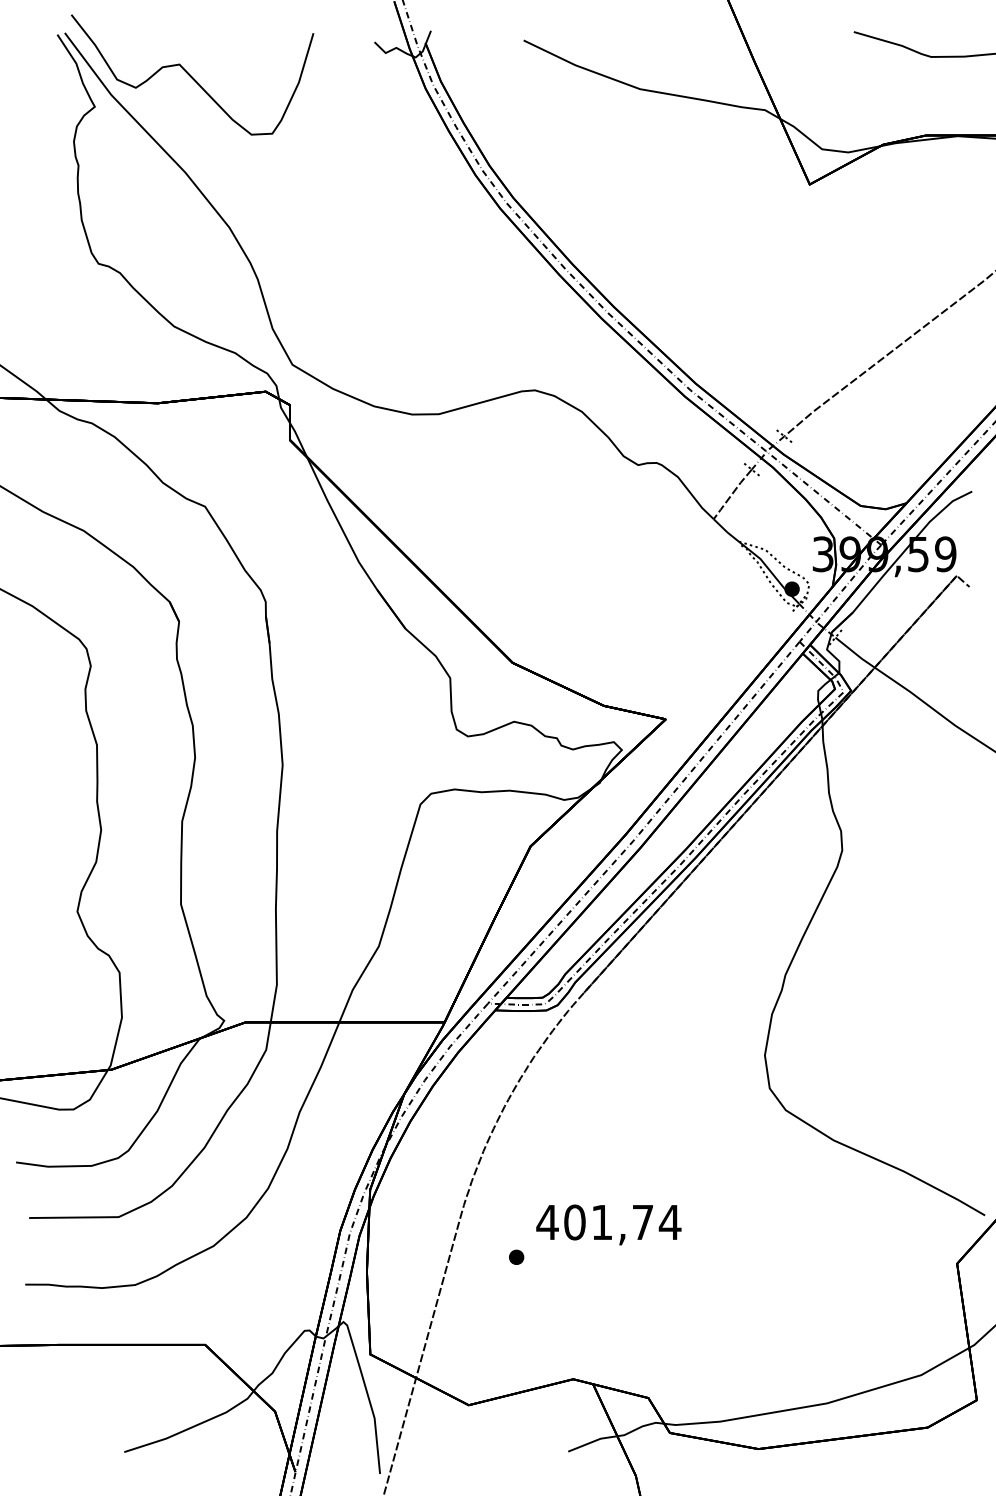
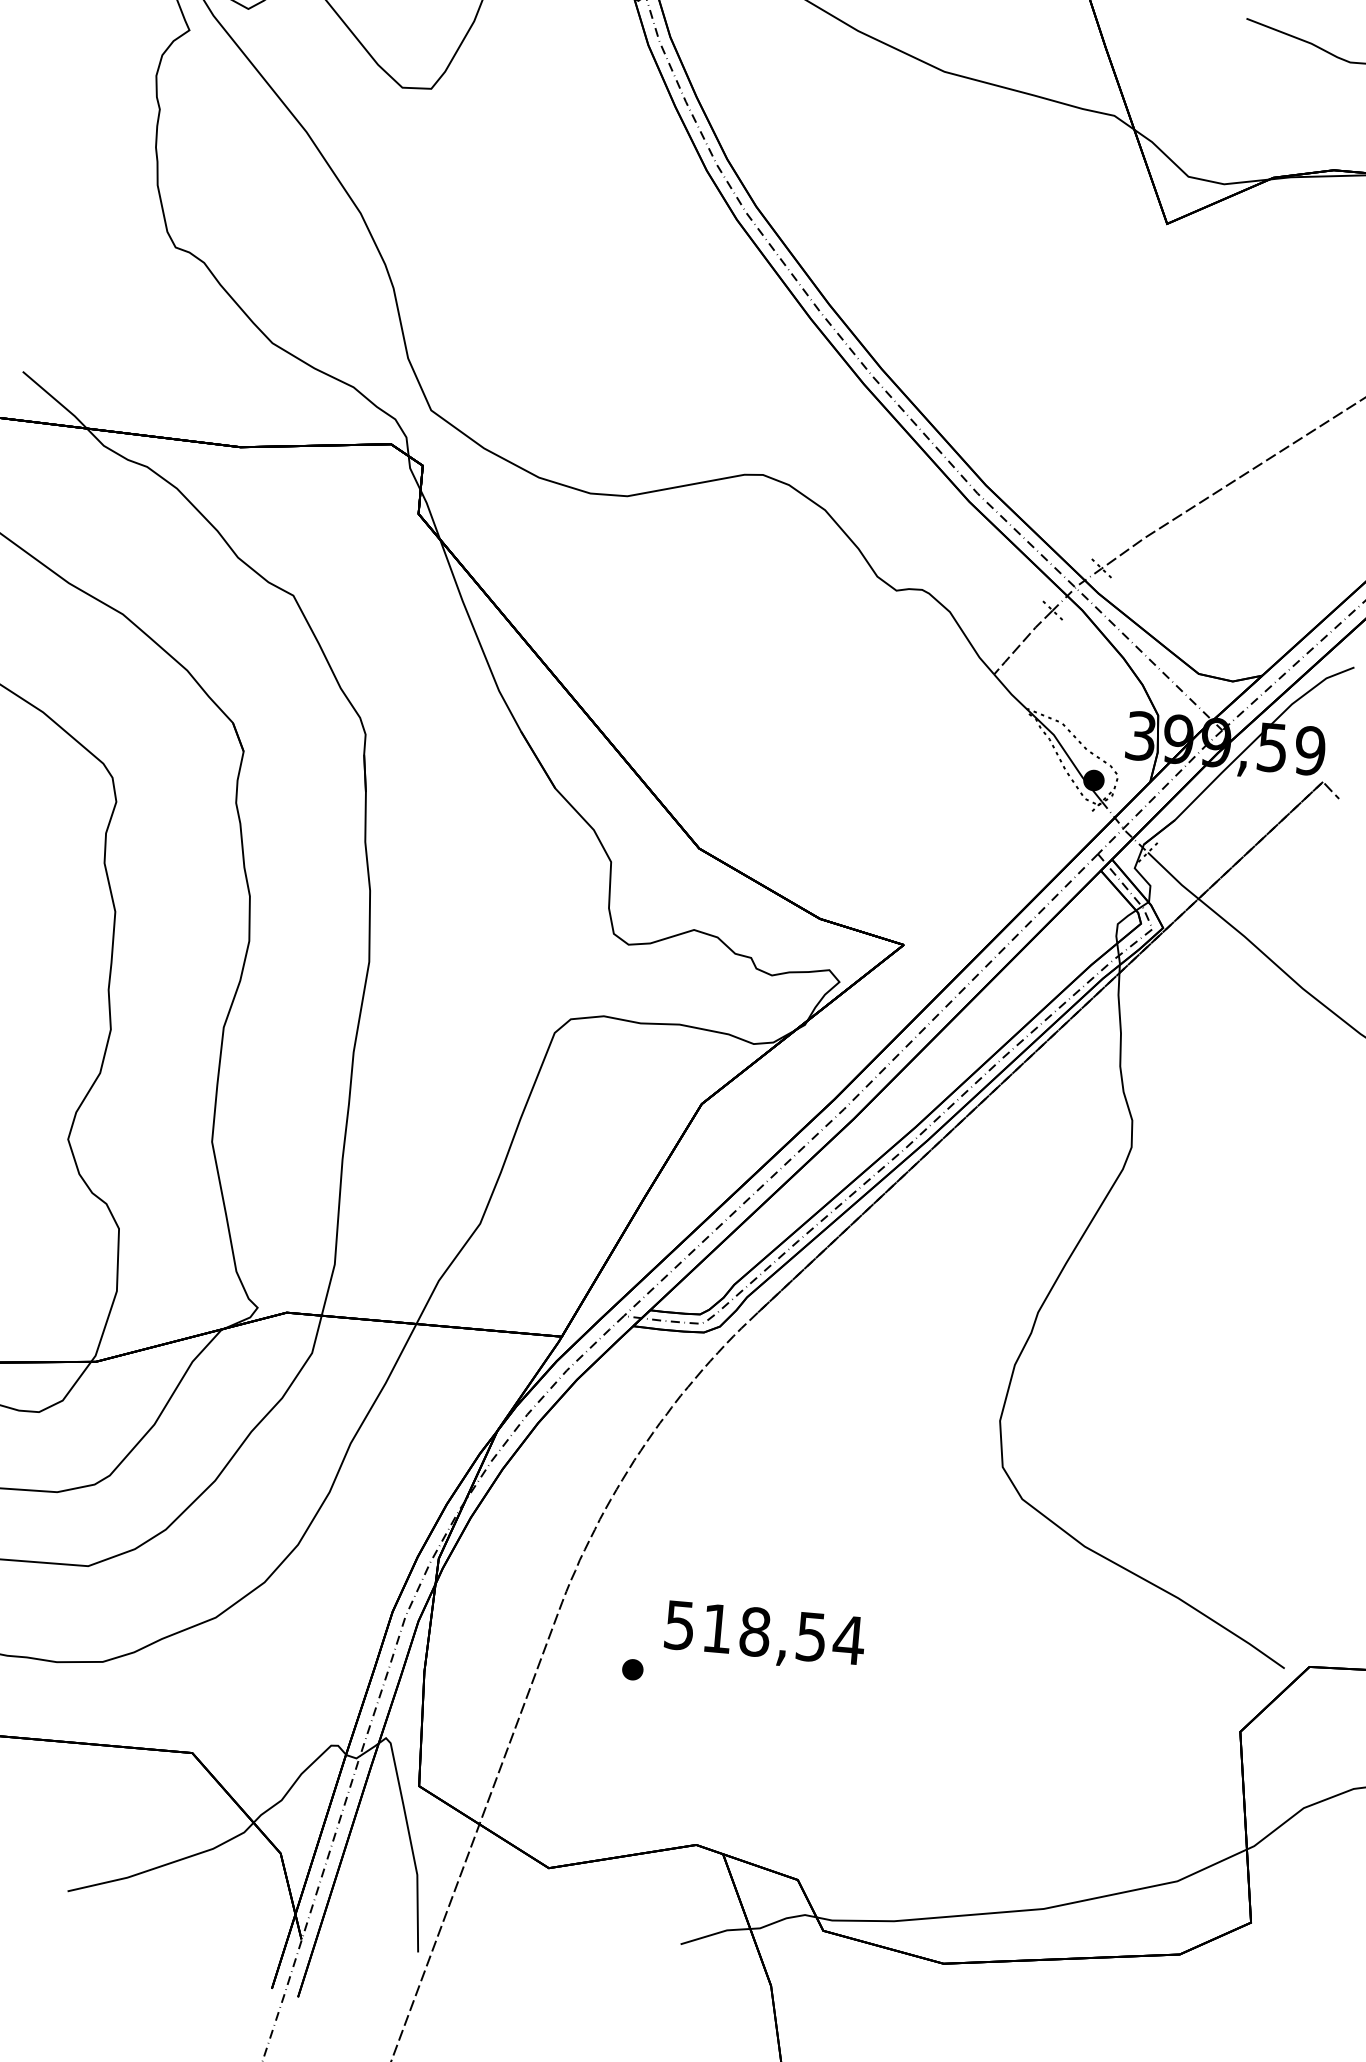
text: (594, 1222) -> (744, 1631), 401,74 -> 518,54

